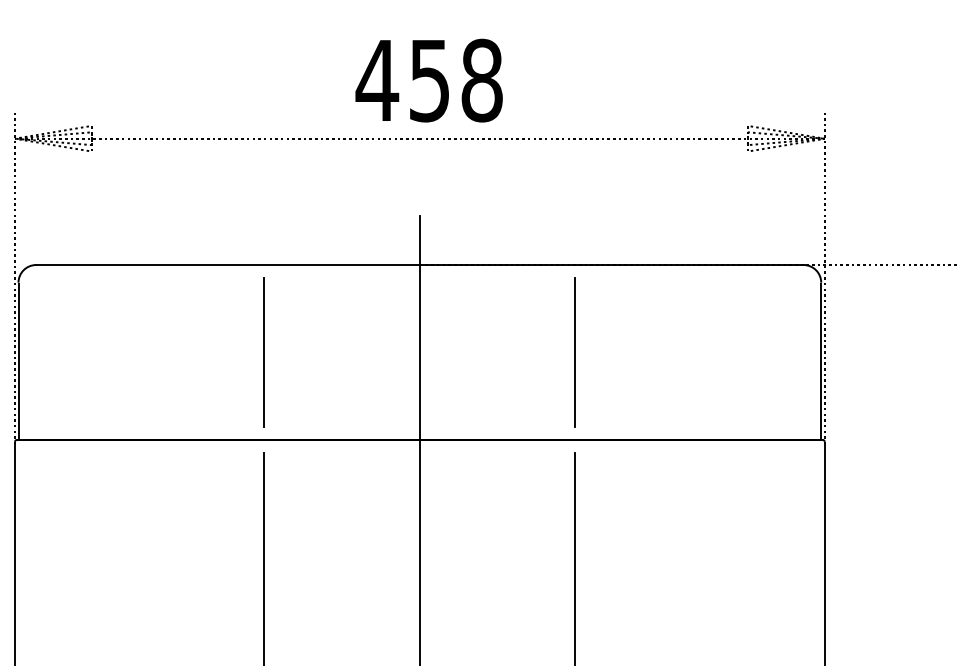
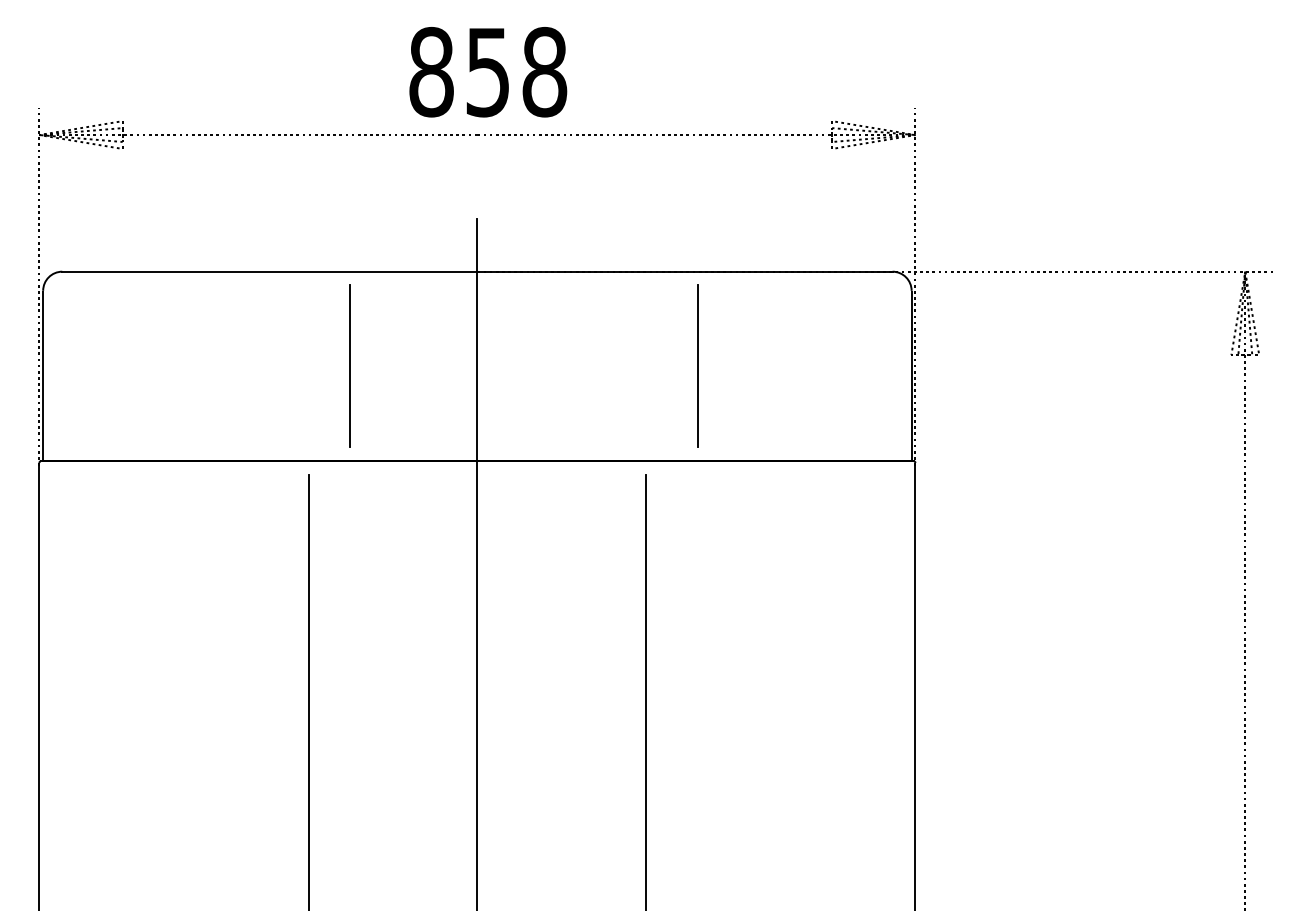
text: (376, 79) -> (430, 71), 458 -> 858
line: (263, 351) -> (349, 365), moved
line: (575, 351) -> (697, 365), moved

